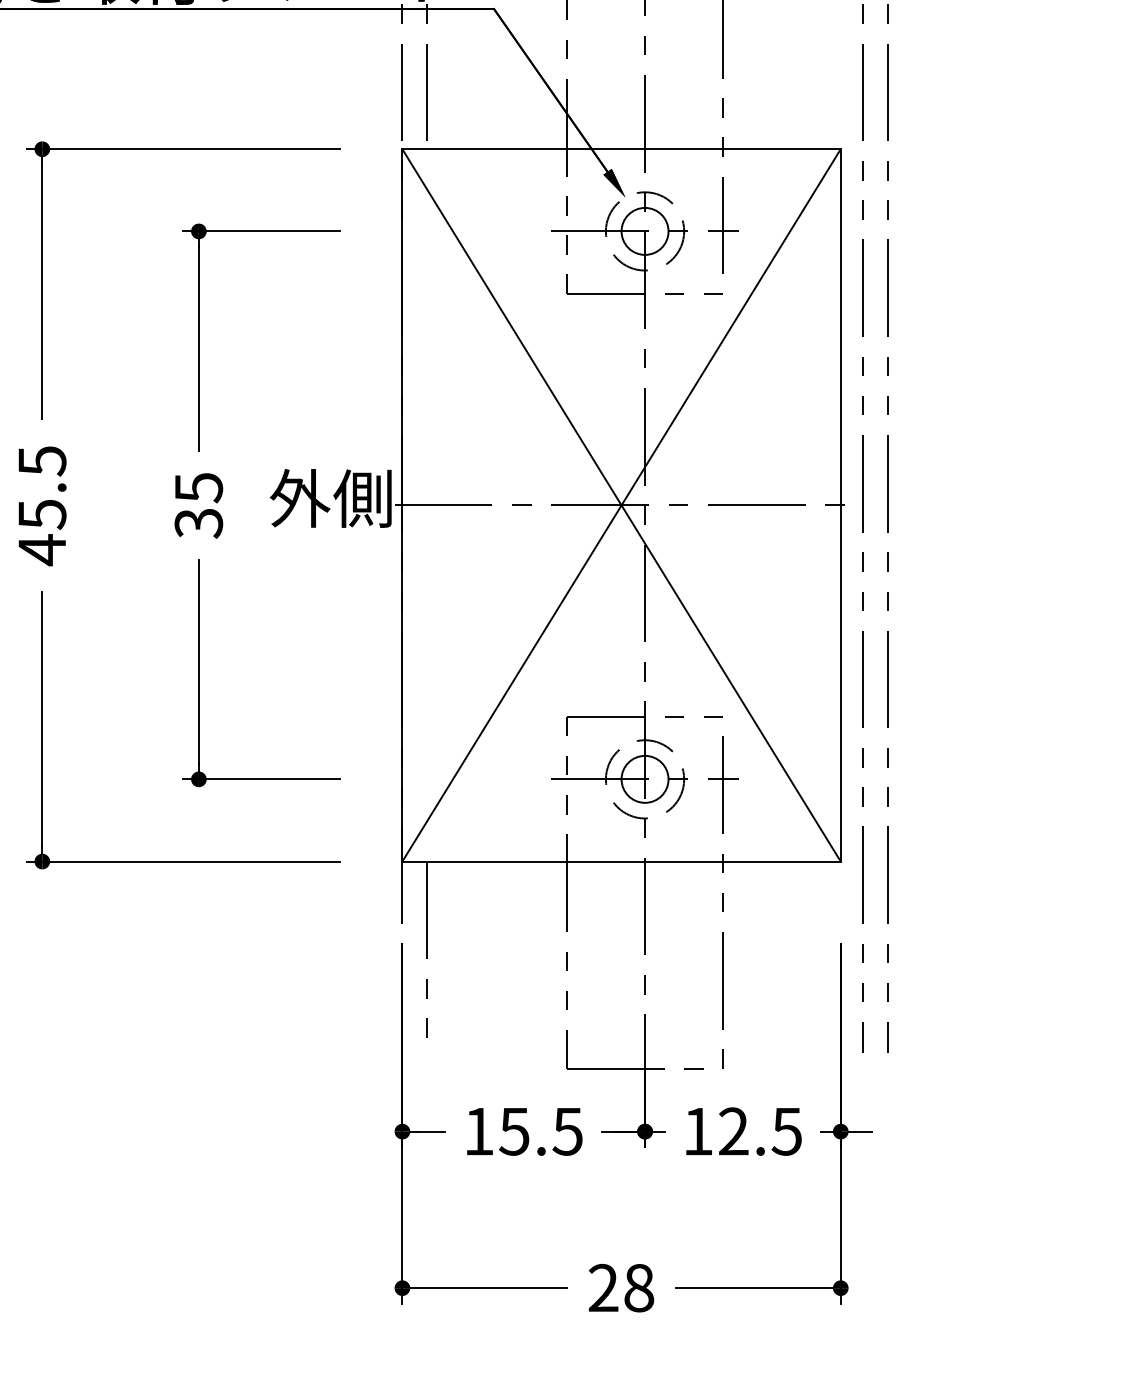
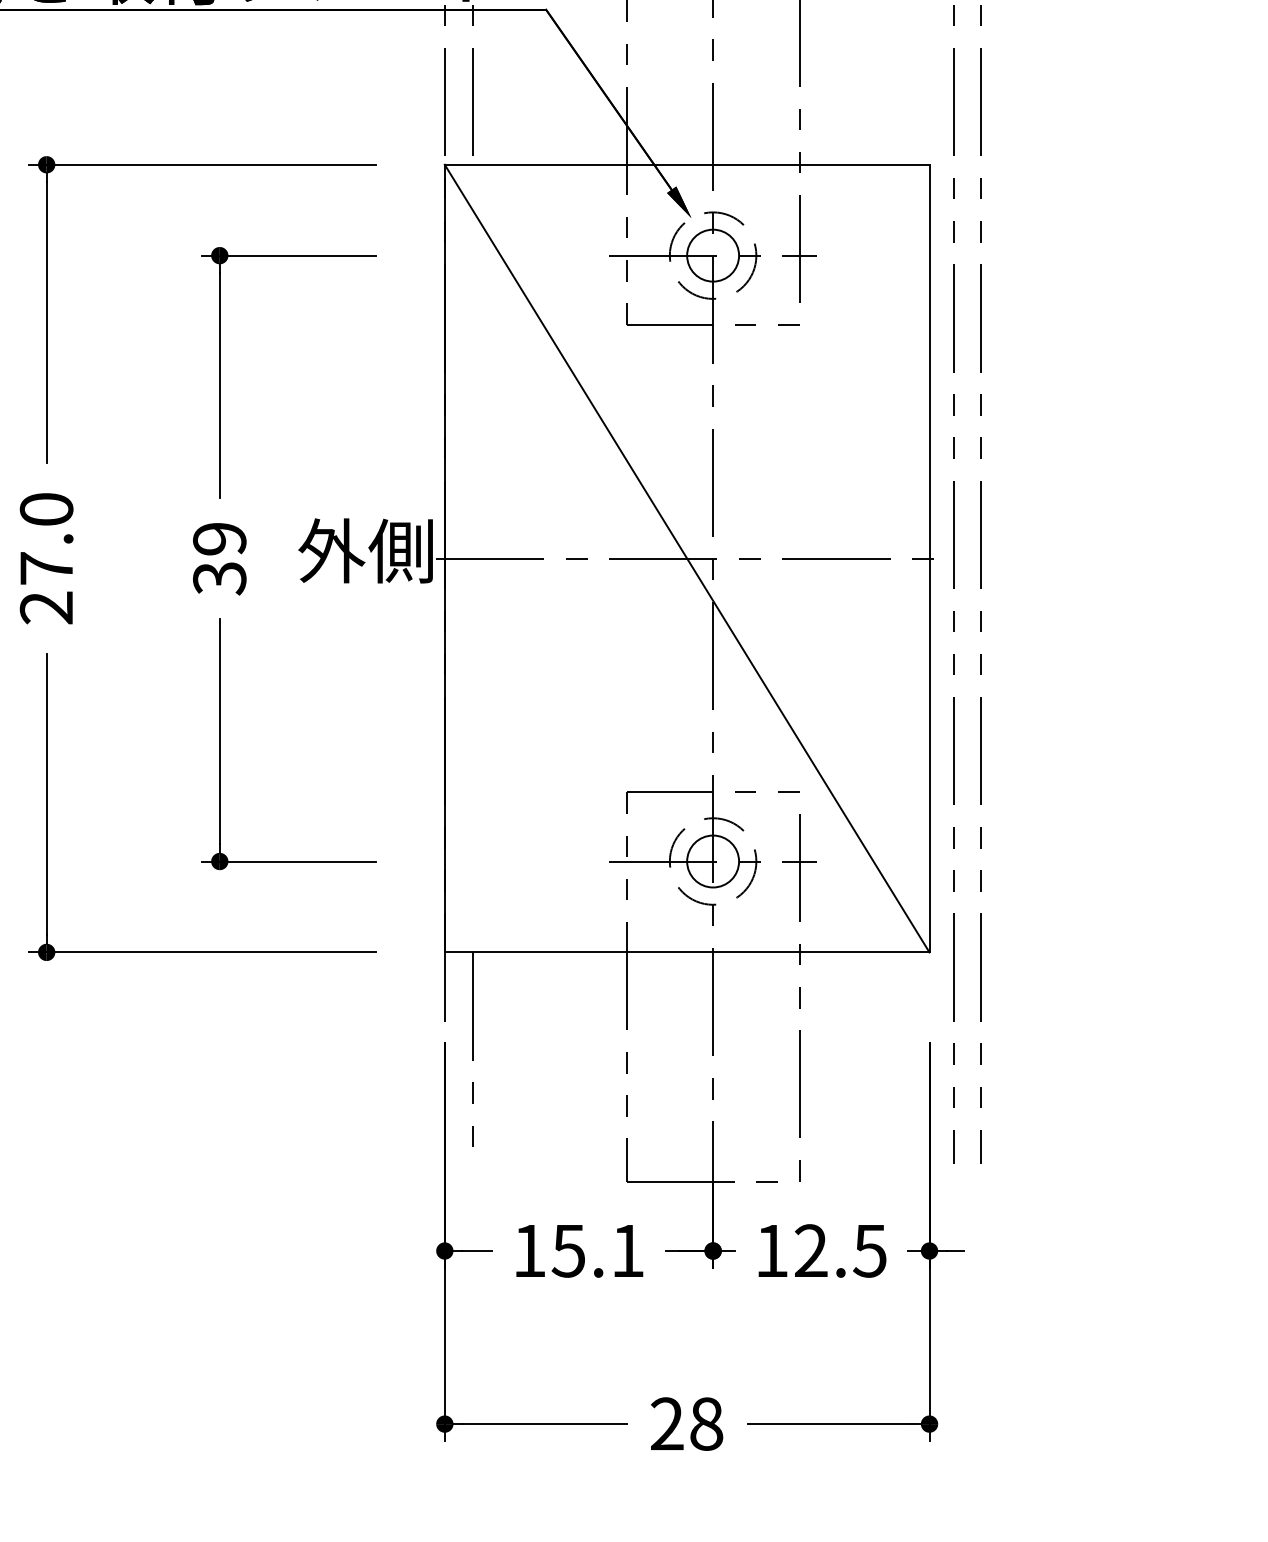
text: (198, 488) -> (219, 539), 35 -> 39
line: (621, 505) -> (687, 558), removed
text: (42, 506) -> (46, 559), 45.5 -> 27.0
text: (567, 1131) -> (627, 1250), 15.5 -> 15.1

